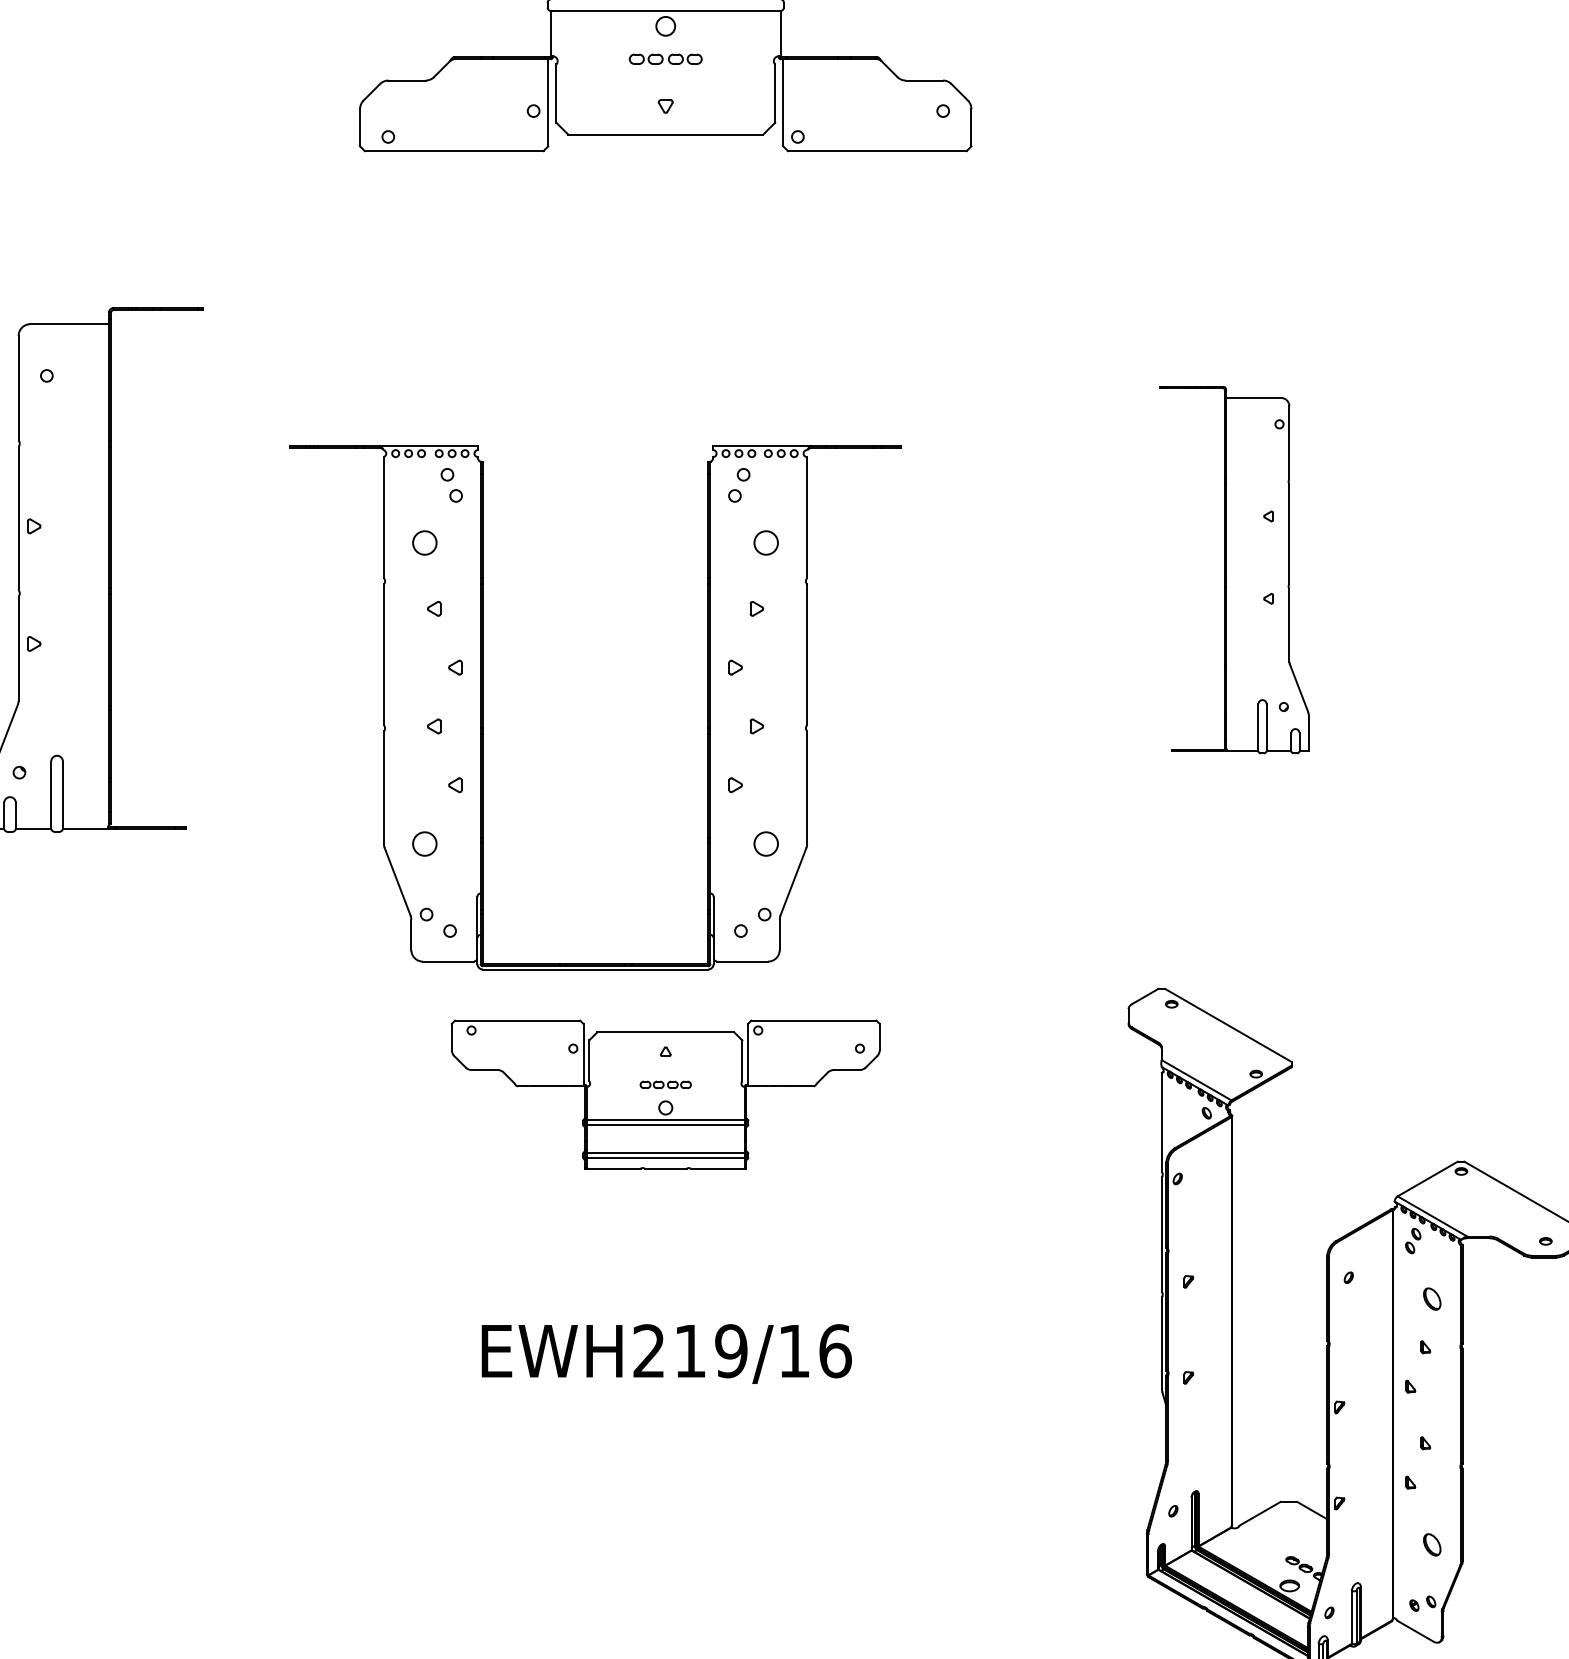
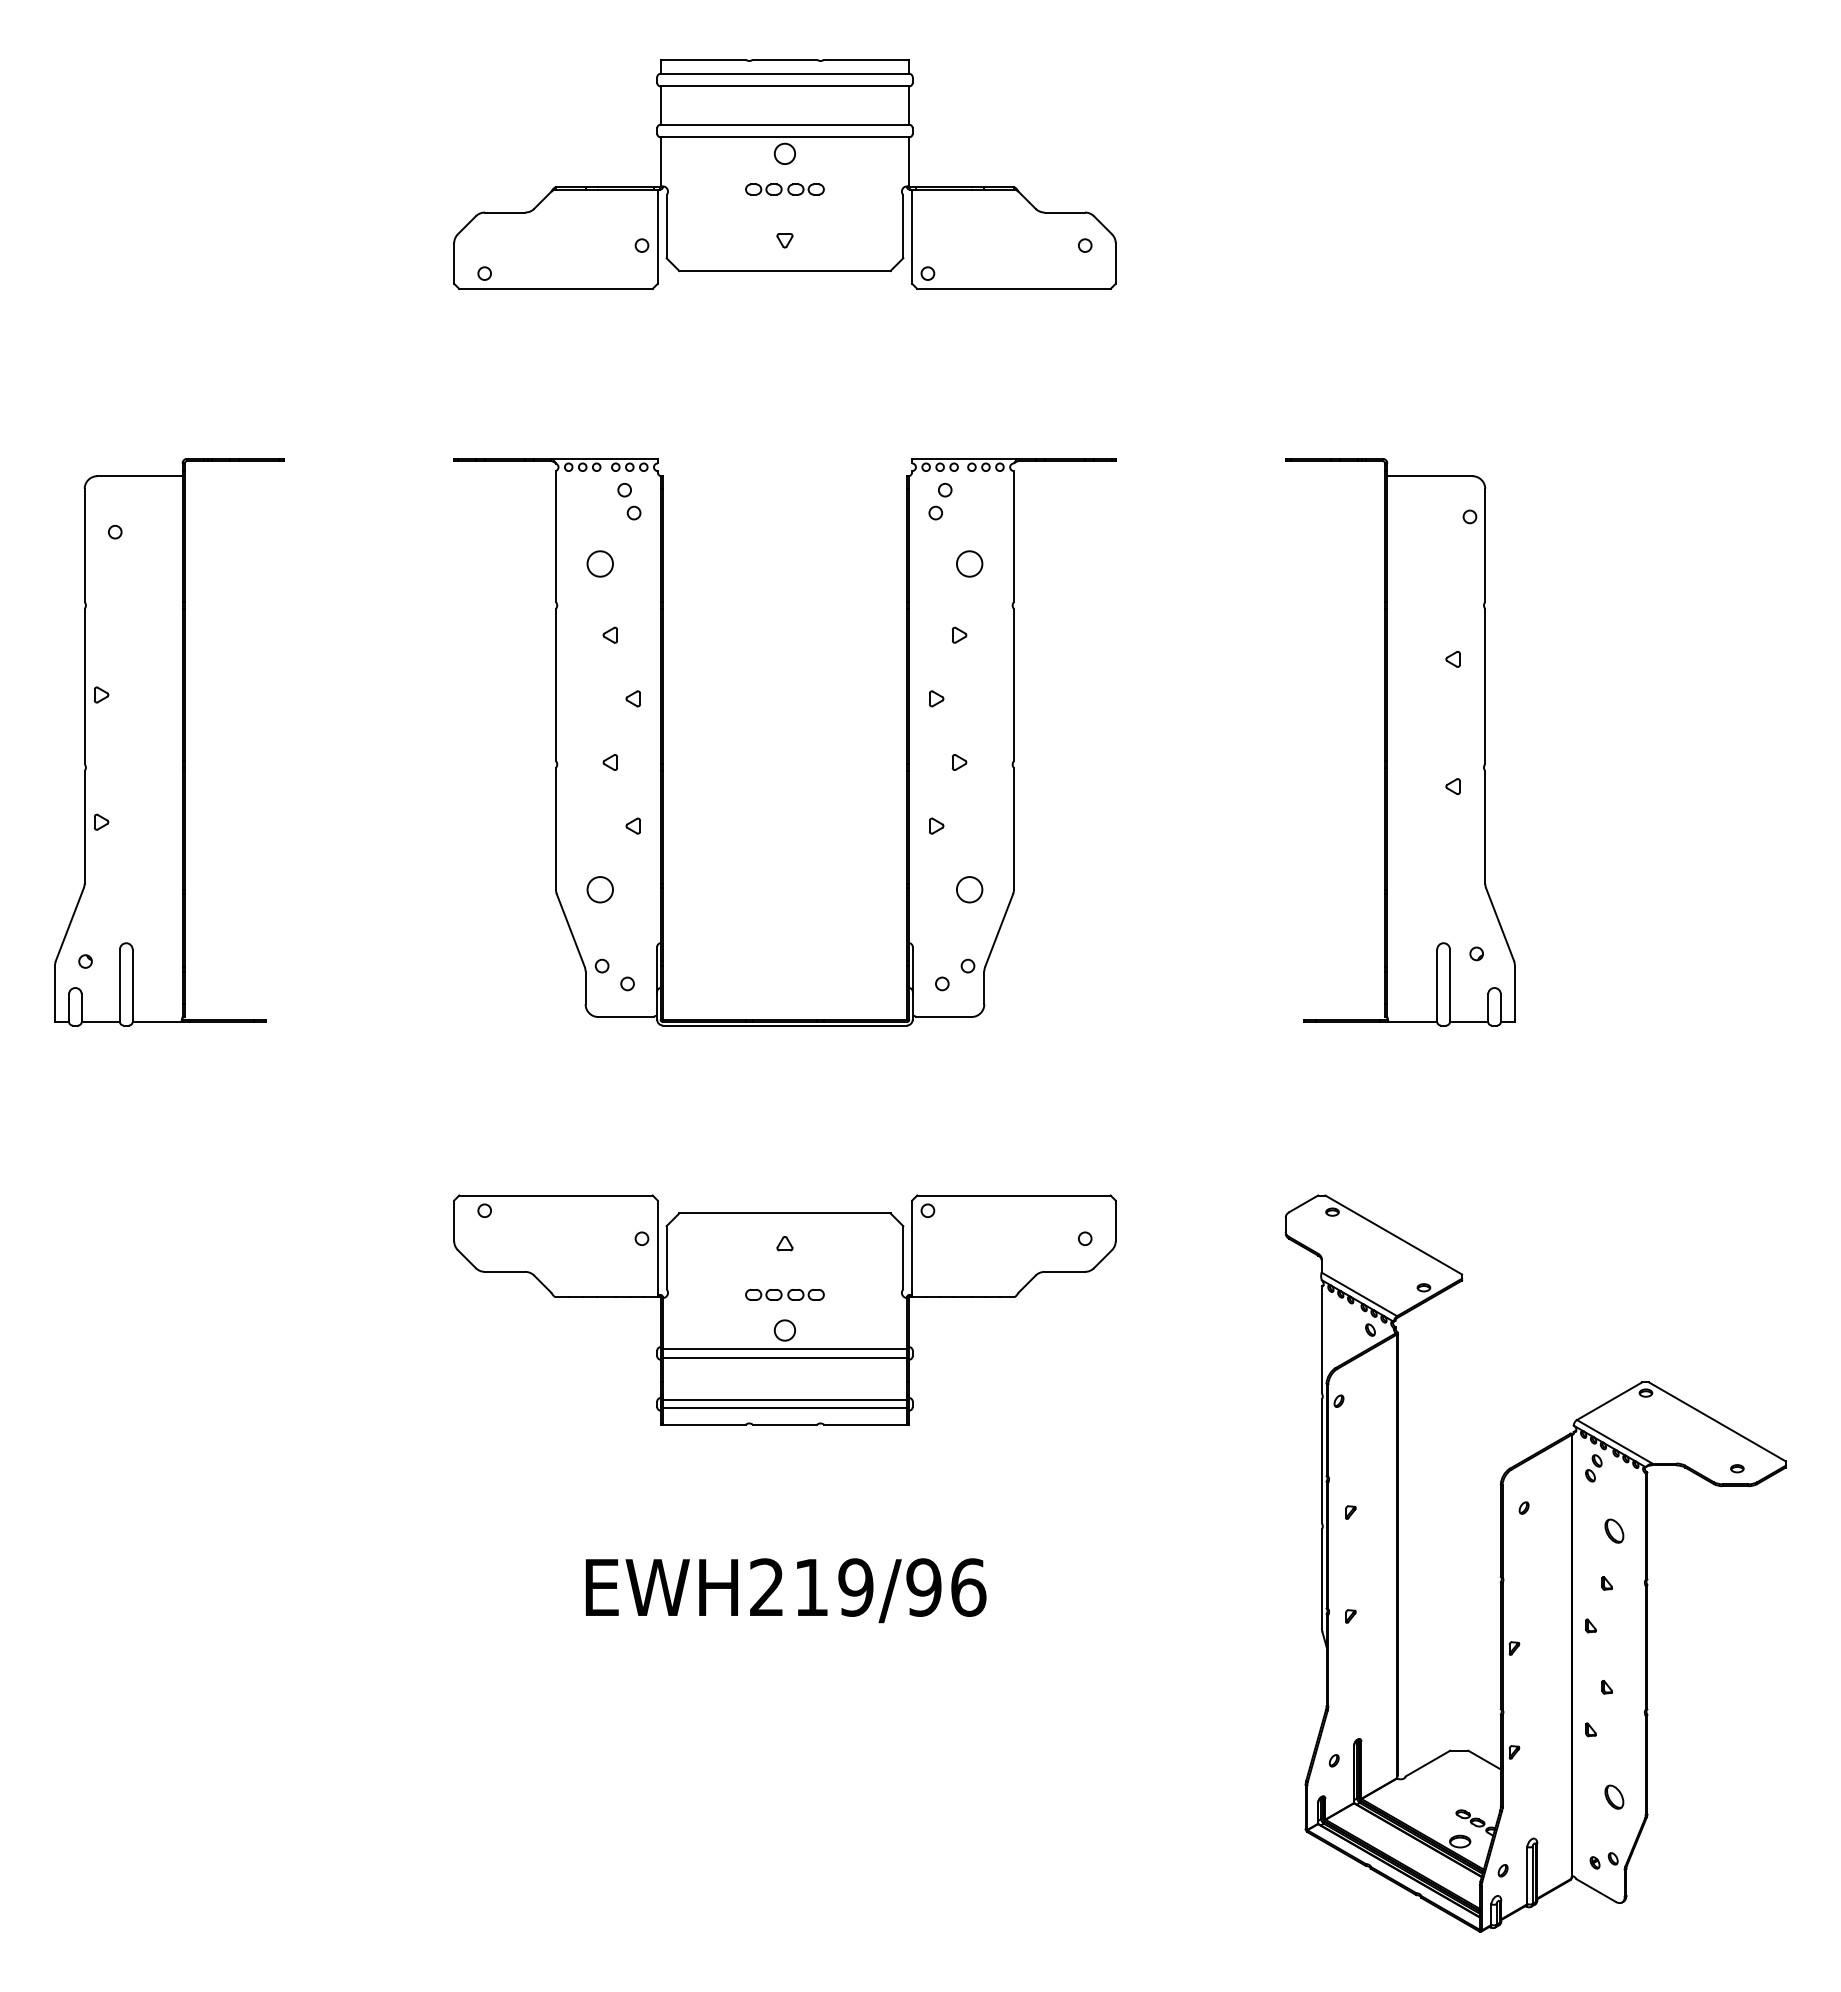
part: (1234, 570) -> (1400, 742), size x1.43
part: (483, 707) -> (663, 742), moved
part: (665, 1094) -> (784, 1309), size x1.43
text: (793, 1351) -> (923, 1587), EWH219/16 -> EWH219/96

